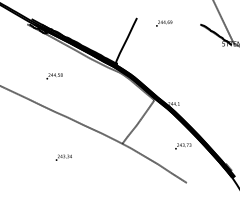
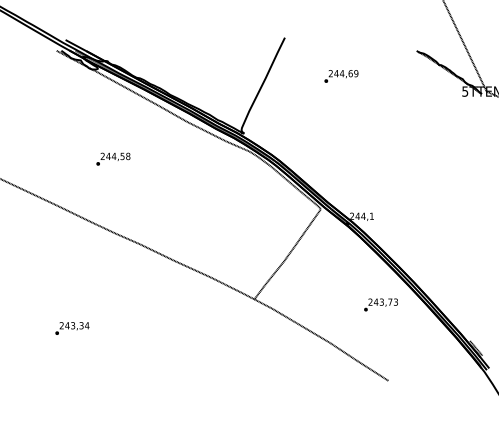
text: (164, 23) -> (342, 76), moved
text: (63, 157) -> (71, 327), moved

